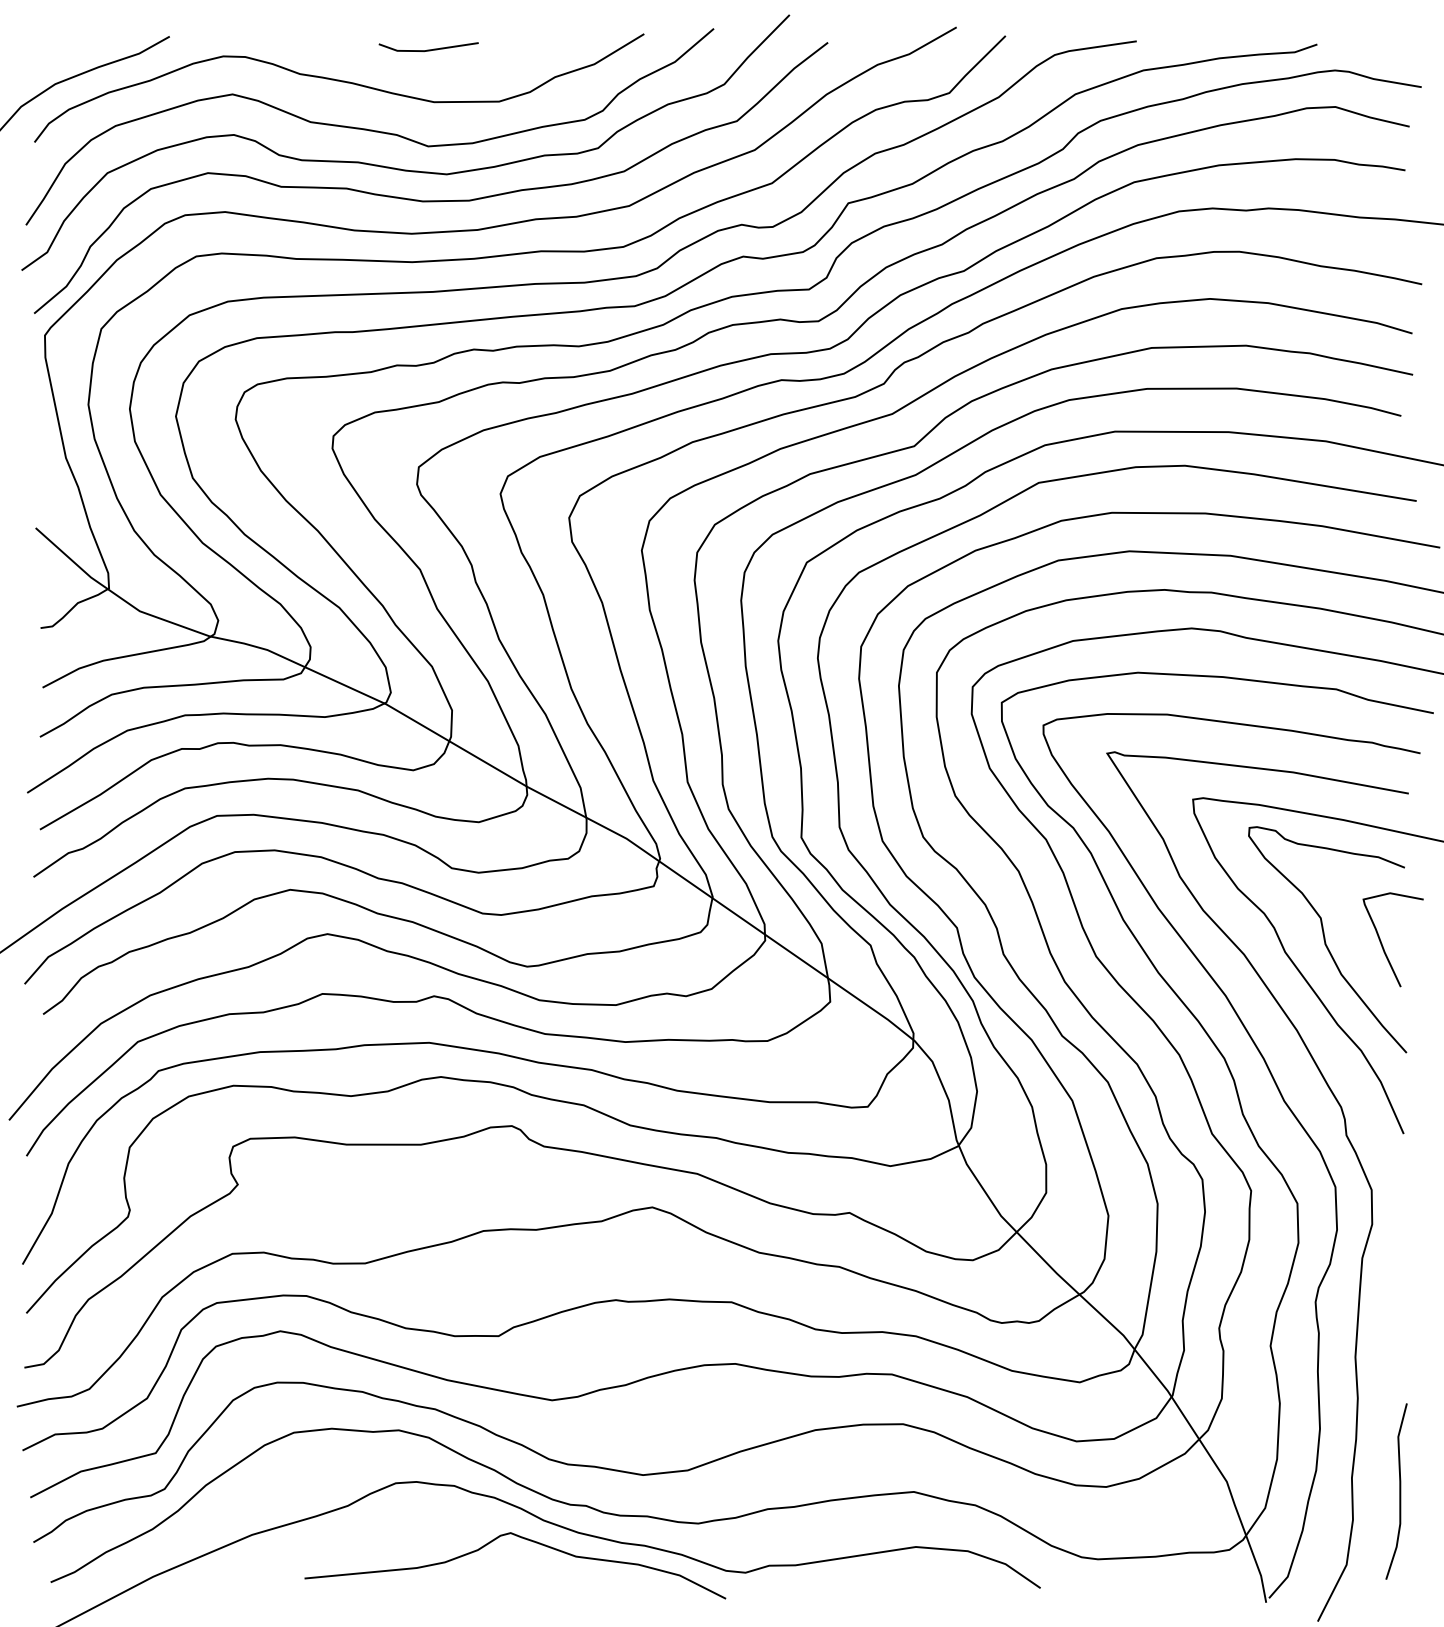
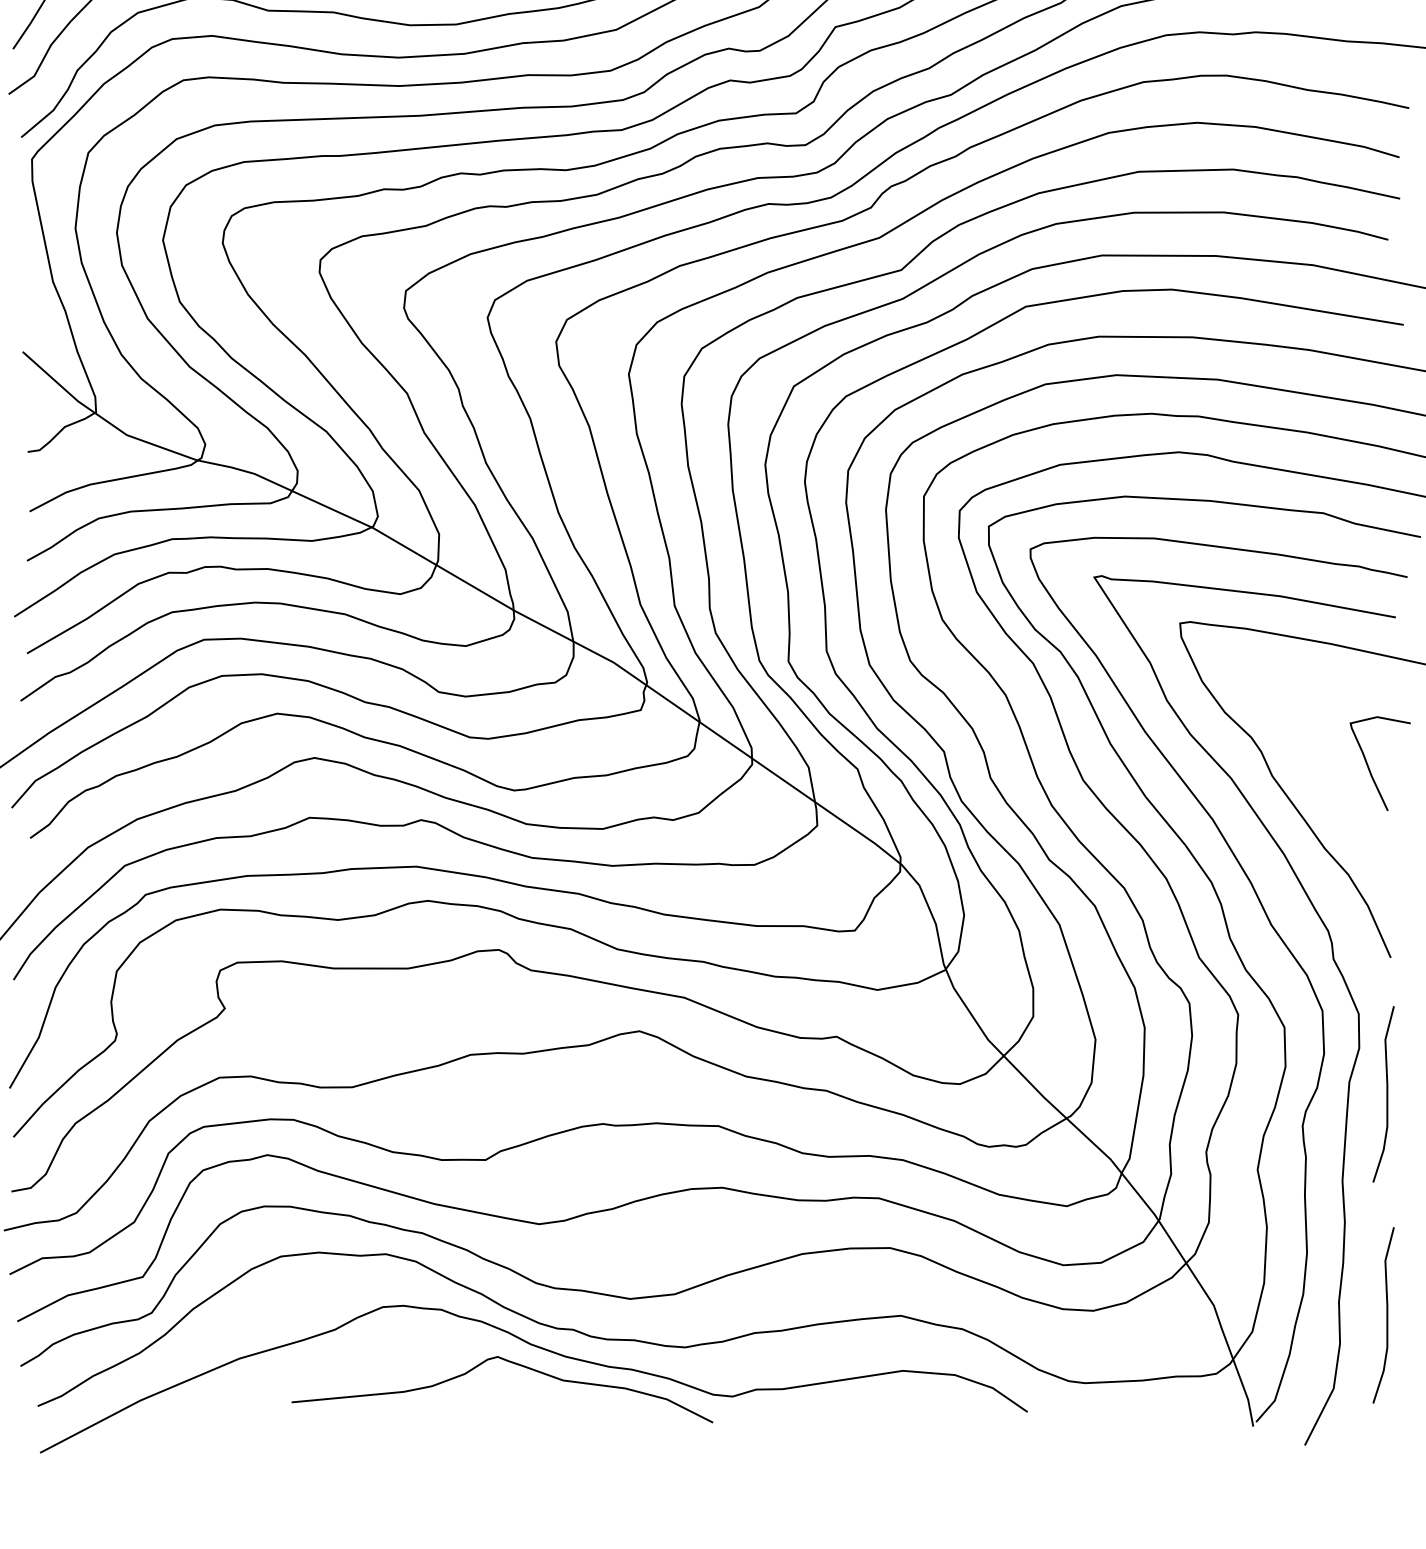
curve: (1325, 939) -> (1312, 763), removed
curve: (1399, 1270) -> (1386, 1094), added

